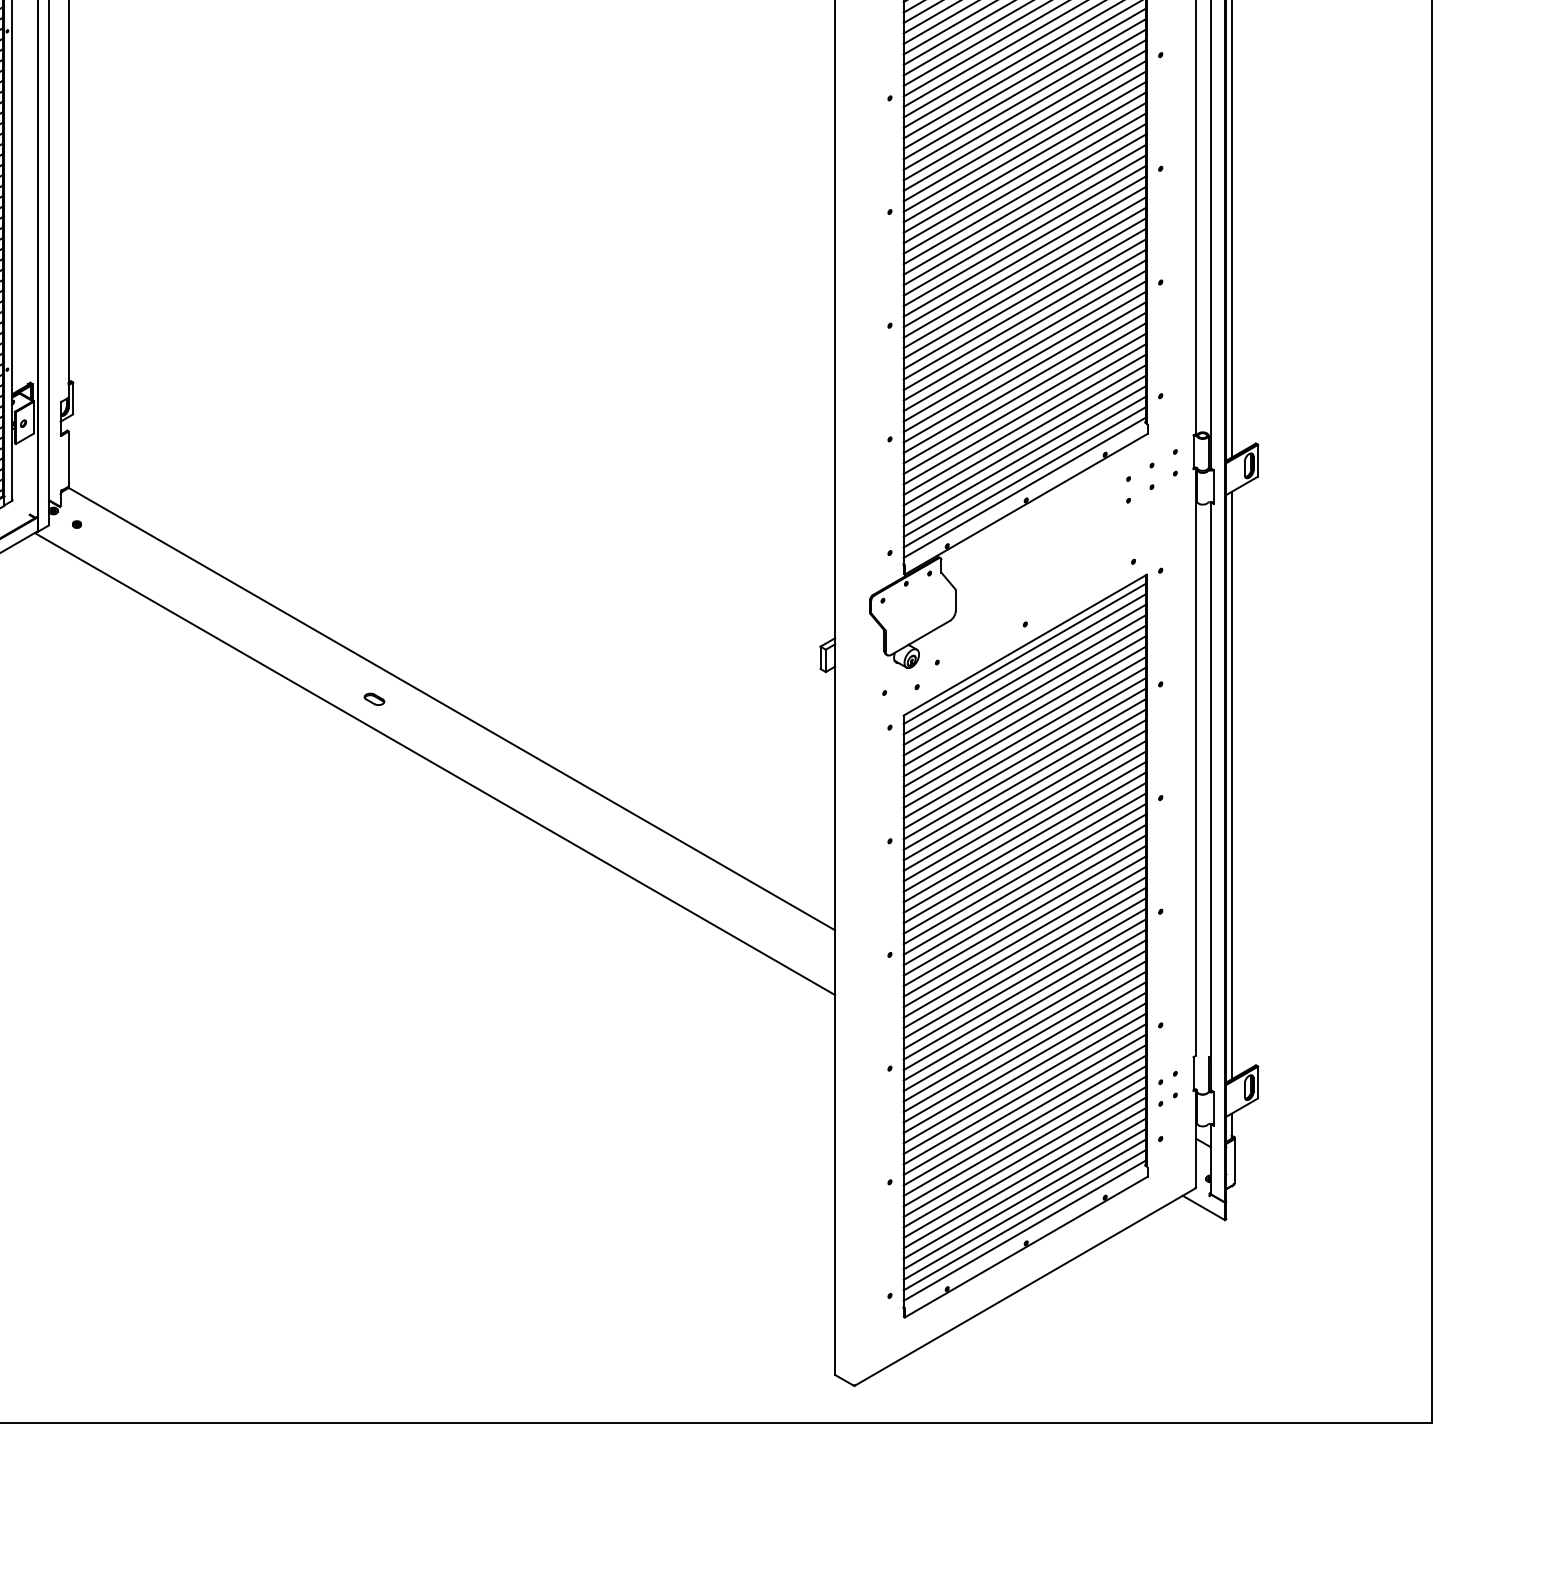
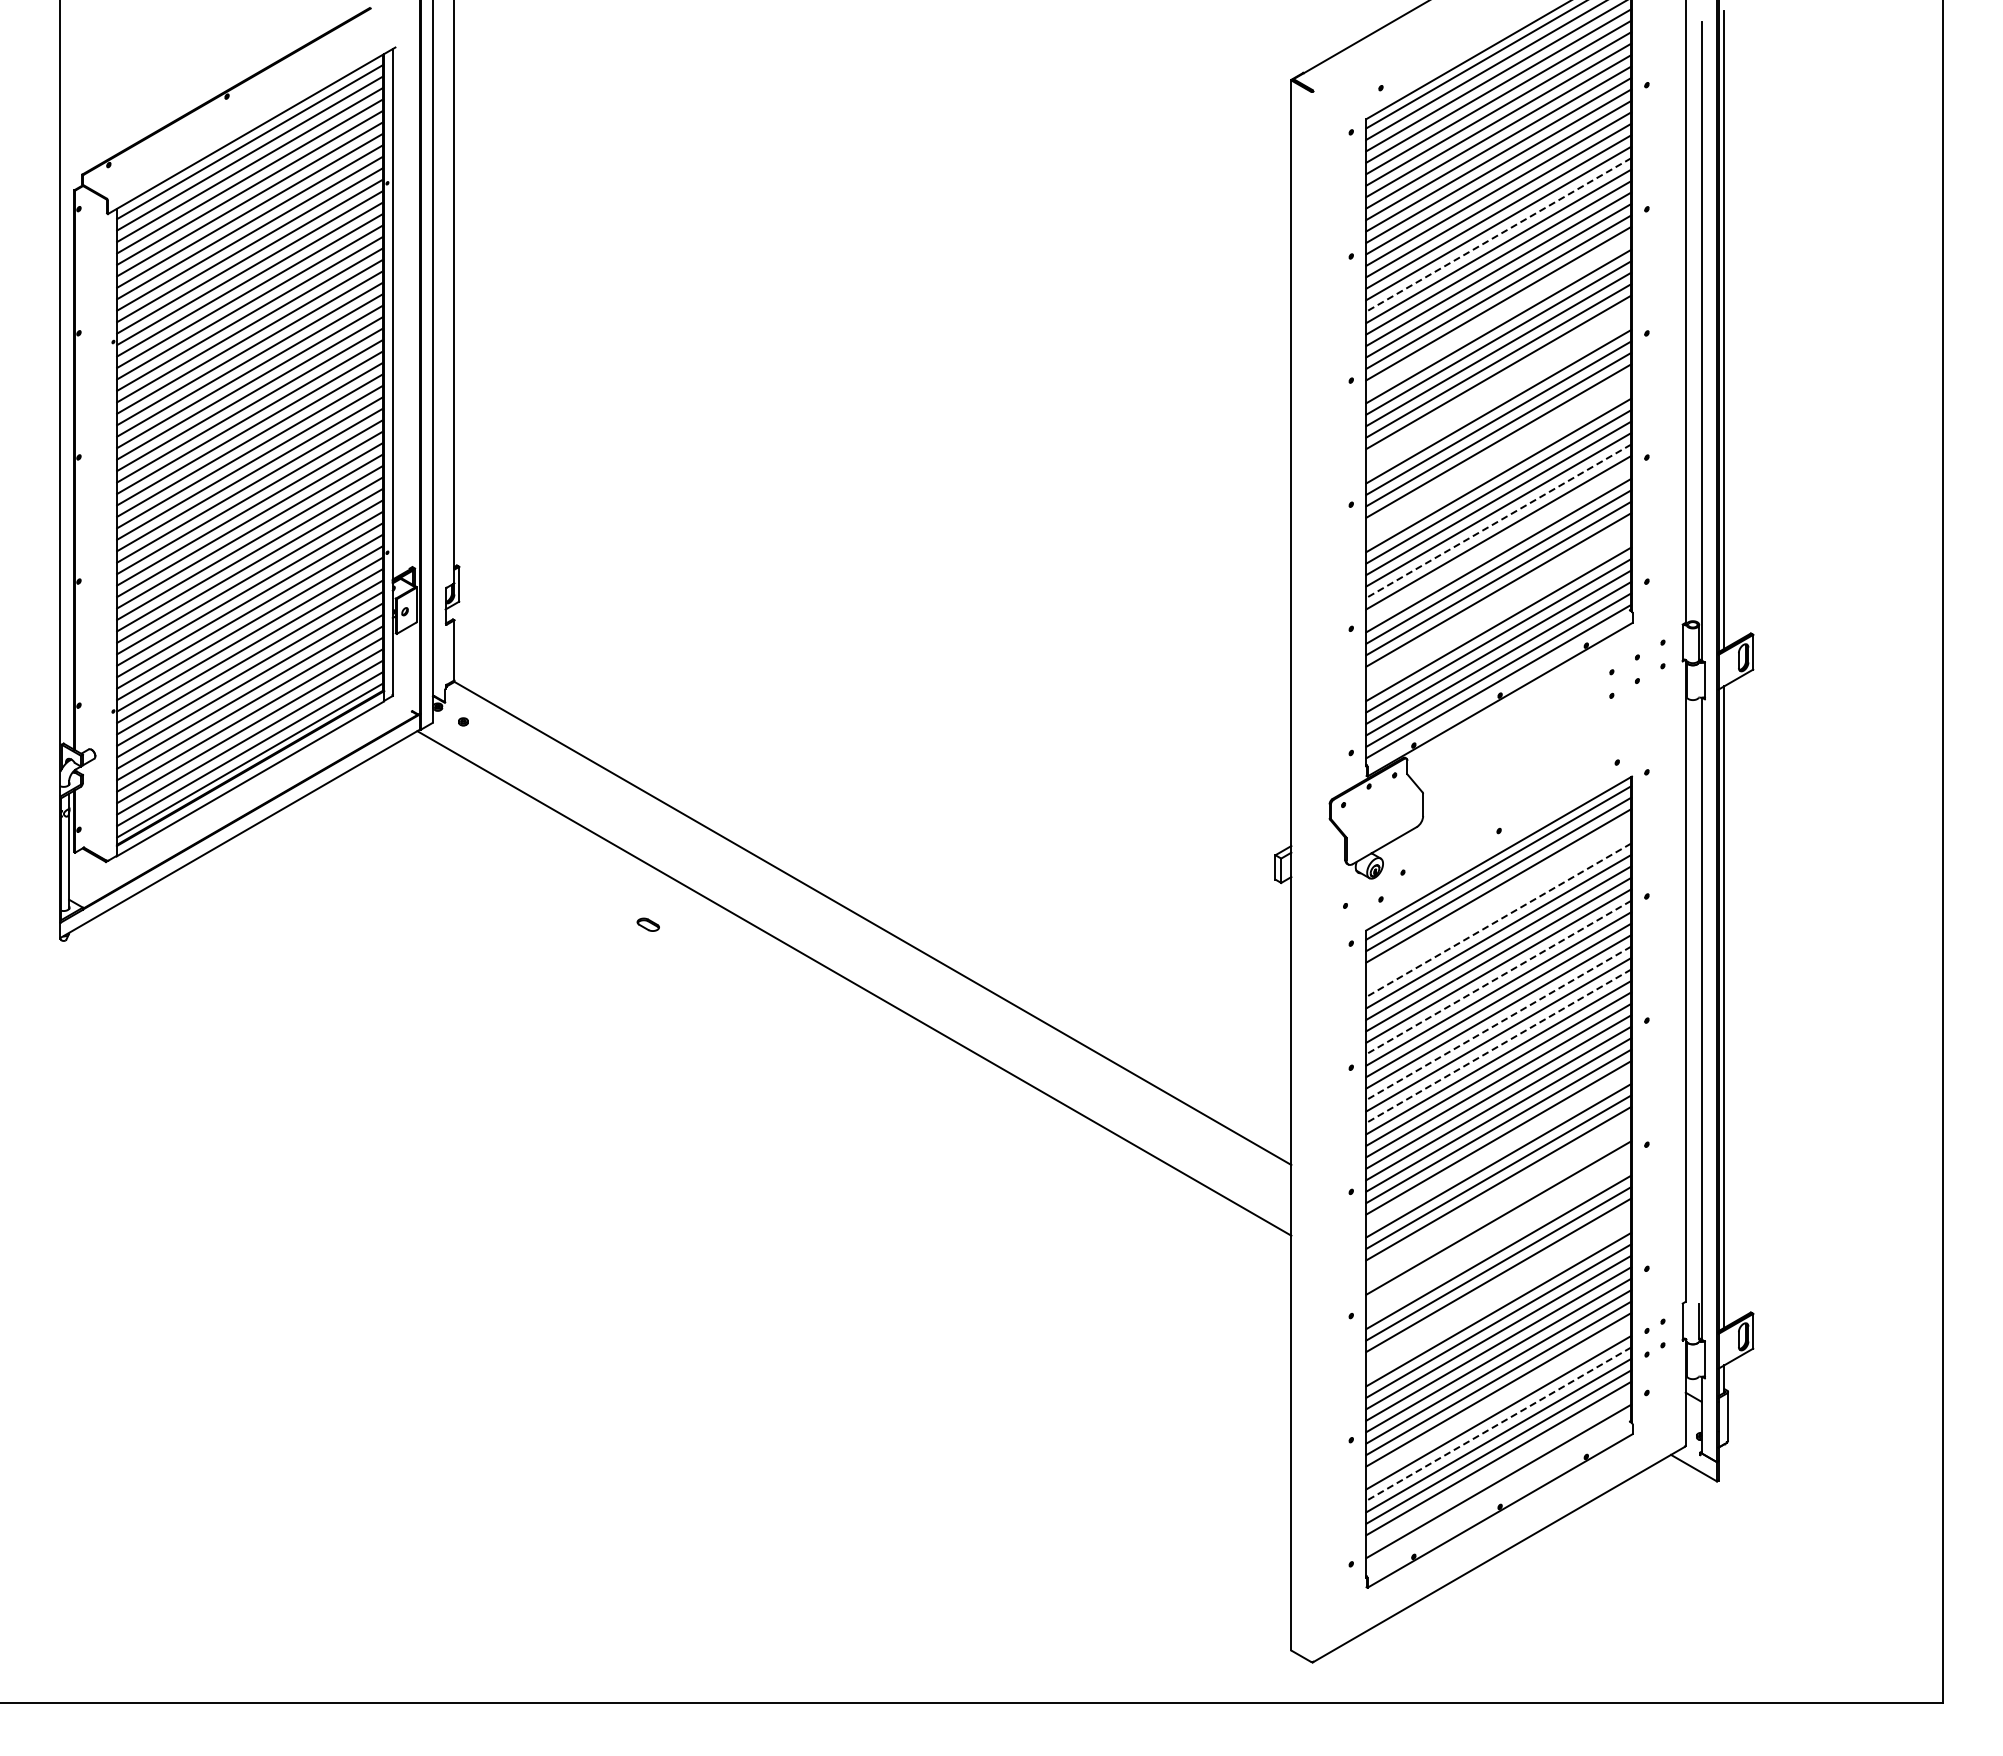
line: (1024, 79) -> (1498, 235), solid -> dashed
line: (1024, 151) -> (1498, 314), removed
line: (1024, 214) -> (1498, 383), removed
line: (1024, 225) -> (1498, 395), removed
line: (1024, 277) -> (1498, 452), removed
line: (1024, 287) -> (1498, 463), removed
line: (1024, 341) -> (1498, 521), solid -> dashed
line: (1024, 361) -> (1498, 543), removed
line: (1024, 414) -> (1498, 601), removed
line: (1024, 424) -> (1498, 612), removed
line: (1024, 685) -> (1498, 897), removed
line: (1024, 695) -> (1498, 908), removed
part: (373, 699) -> (647, 924), moved
line: (1024, 706) -> (1498, 920), solid -> dashed
line: (1024, 758) -> (1498, 977), solid -> dashed
line: (1024, 800) -> (1498, 1023), solid -> dashed
line: (1024, 821) -> (1498, 1046), solid -> dashed
line: (1024, 916) -> (1498, 1149), removed
line: (1024, 957) -> (1498, 1194), removed
line: (1024, 968) -> (1498, 1206), removed
line: (1024, 989) -> (1498, 1229), removed
line: (1024, 999) -> (1498, 1240), removed
line: (1024, 1041) -> (1498, 1286), removed
line: (1024, 1051) -> (1498, 1297), removed
line: (1024, 1146) -> (1498, 1401), removed
line: (1024, 1167) -> (1498, 1424), solid -> dashed
line: (1024, 1209) -> (1498, 1469), removed
line: (1024, 1230) -> (1498, 1492), removed

